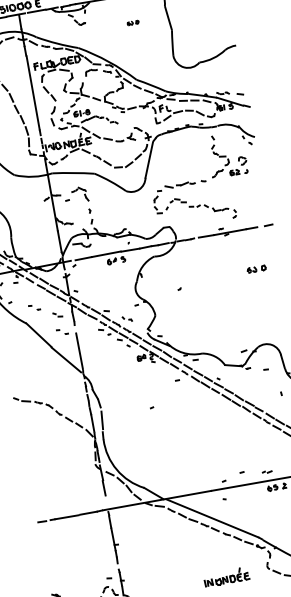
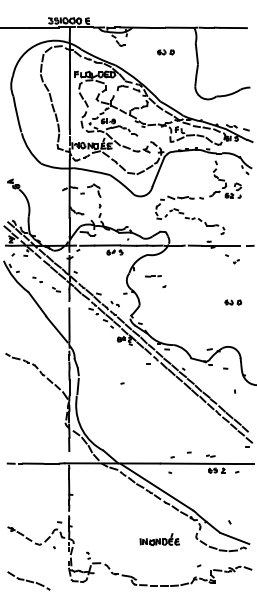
part: (132, 23) -> (165, 52), size x1.67
part: (251, 244) -> (232, 259), added
part: (256, 269) -> (233, 302), moved
line: (165, 279) -> (153, 276), added
part: (61, 331) -> (57, 304), removed

